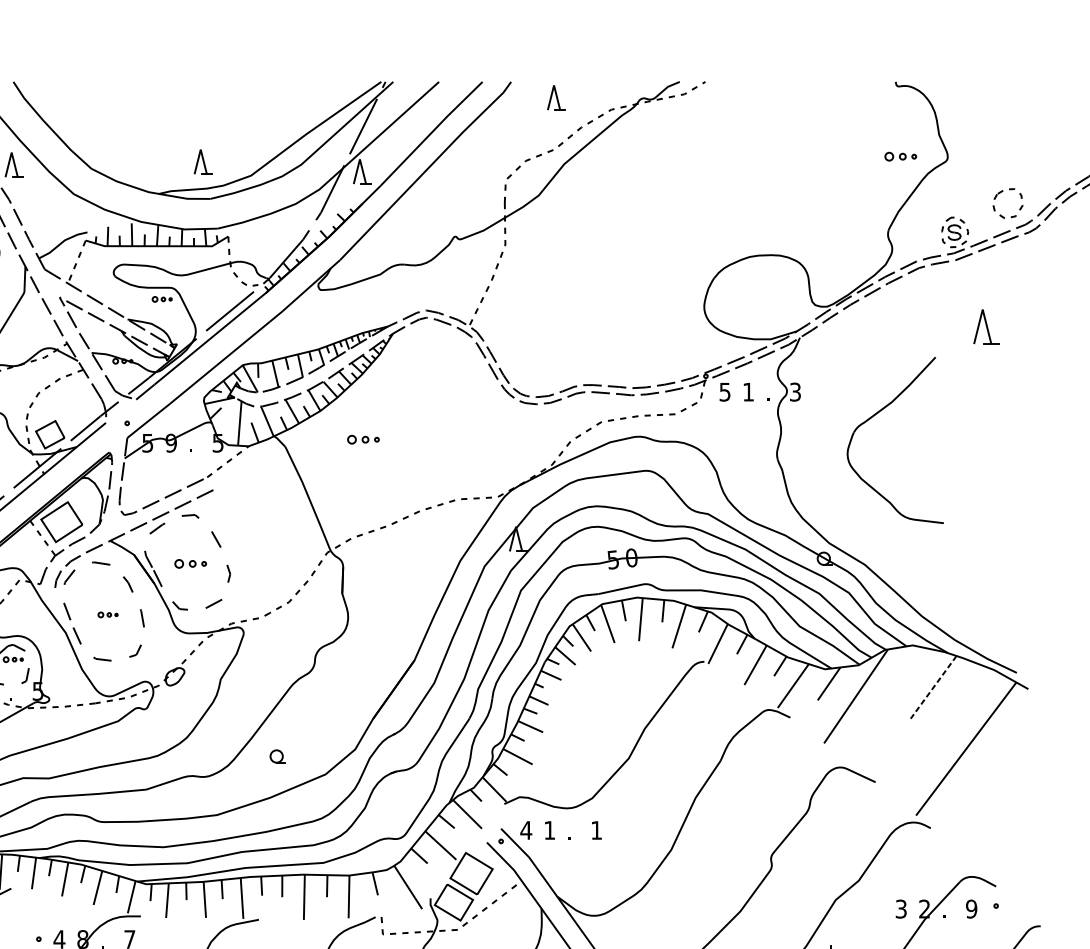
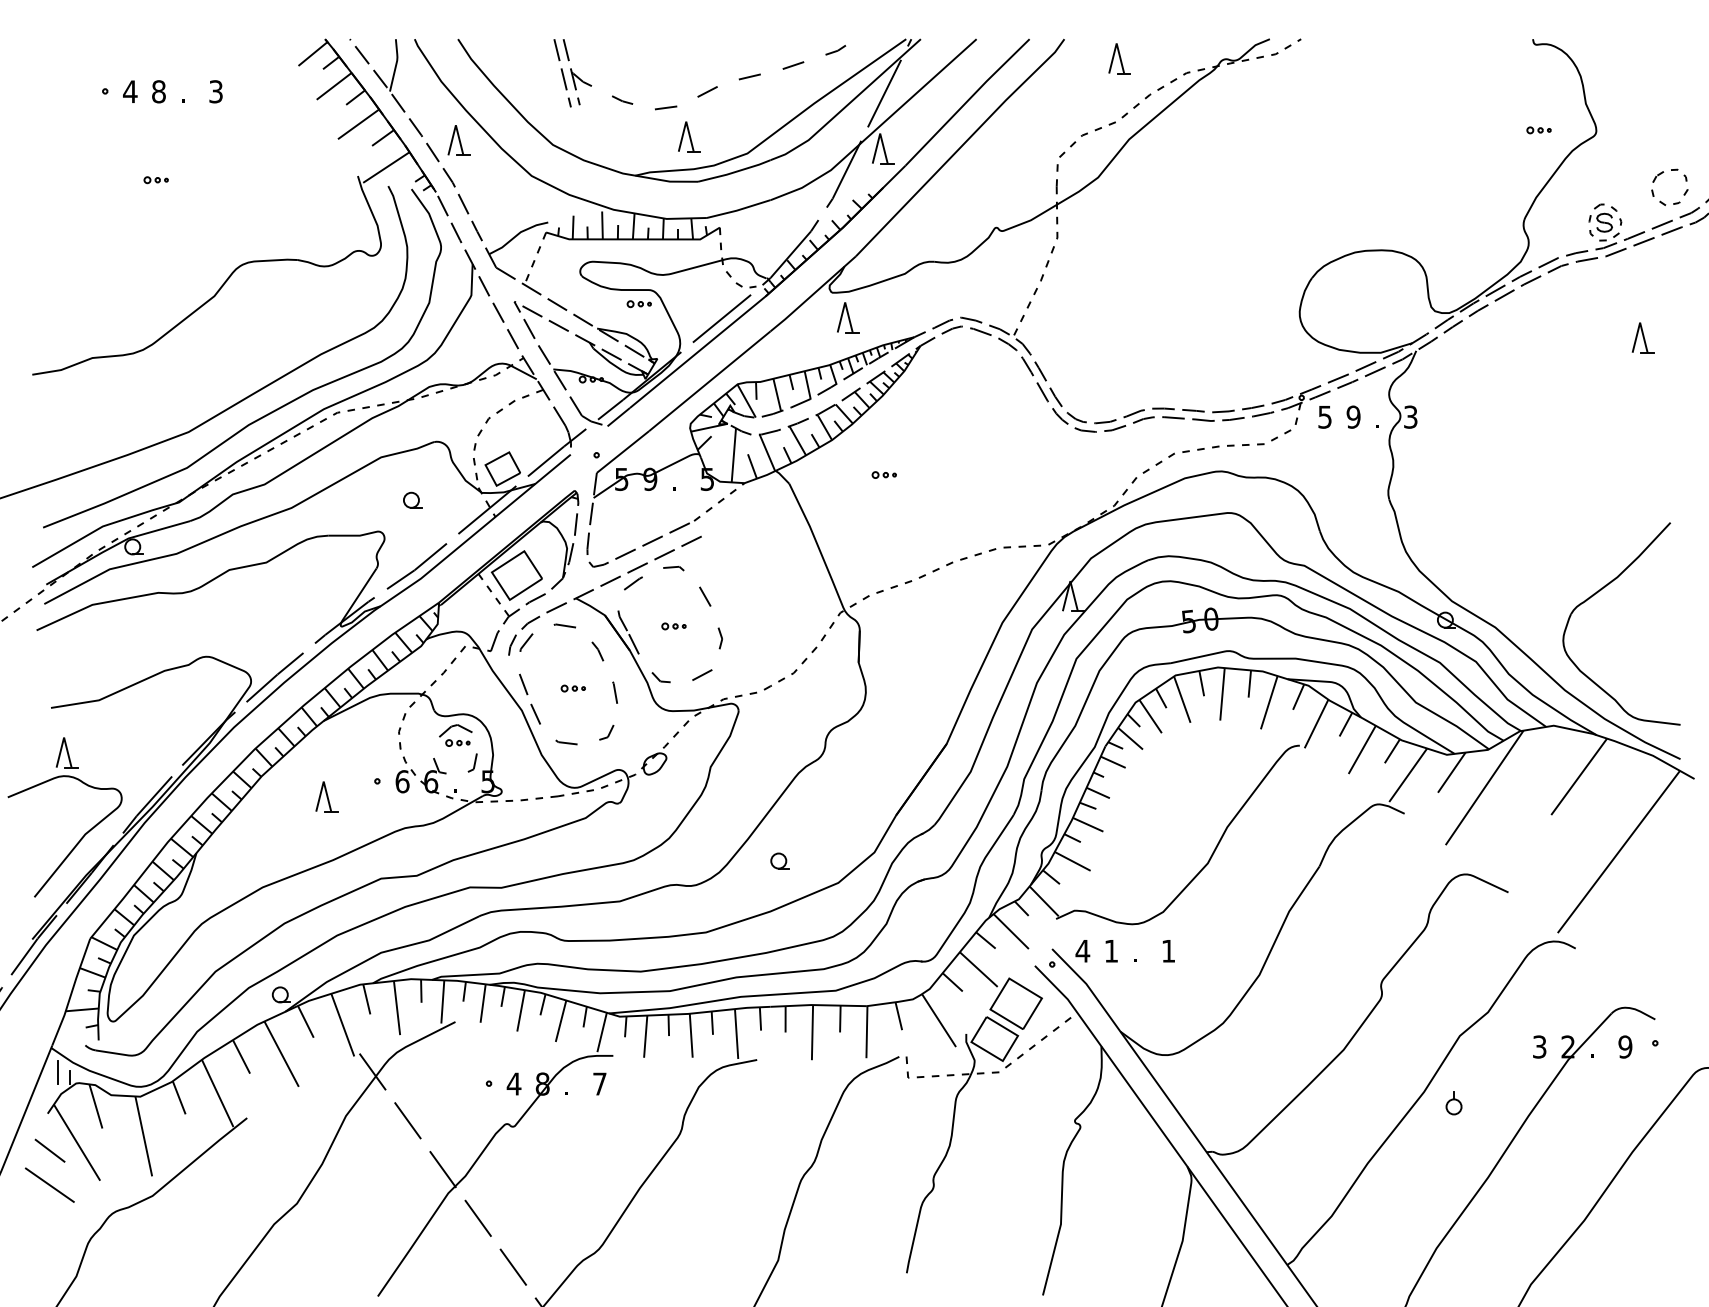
part: (218, 124) -> (707, 90), added
part: (900, 156) -> (1538, 130), size x0.62
part: (333, 310) -> (848, 317), added
part: (985, 326) -> (1642, 337), size x0.71
text: (748, 391) -> (1353, 416), 1 -> 9
part: (875, 415) -> (1597, 593), moved
part: (362, 439) -> (883, 474), size x0.62
part: (190, 563) -> (673, 626), size x0.62
line: (933, 687) -> (1578, 777), dashed -> solid

